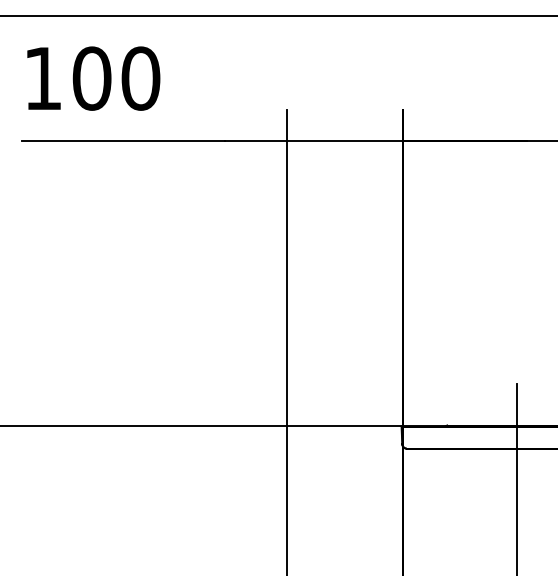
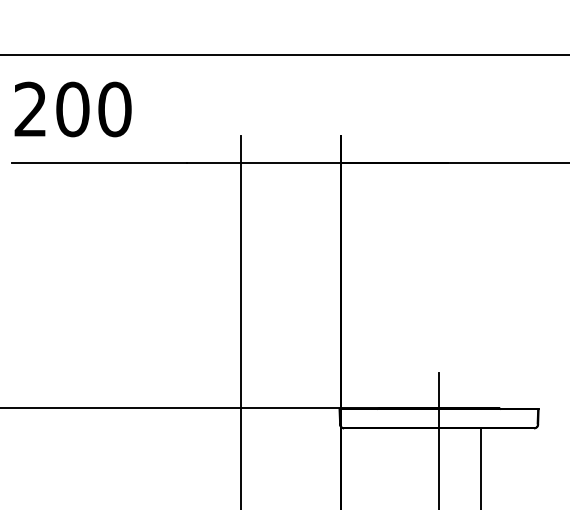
text: (41, 77) -> (29, 108), 100 -> 200

